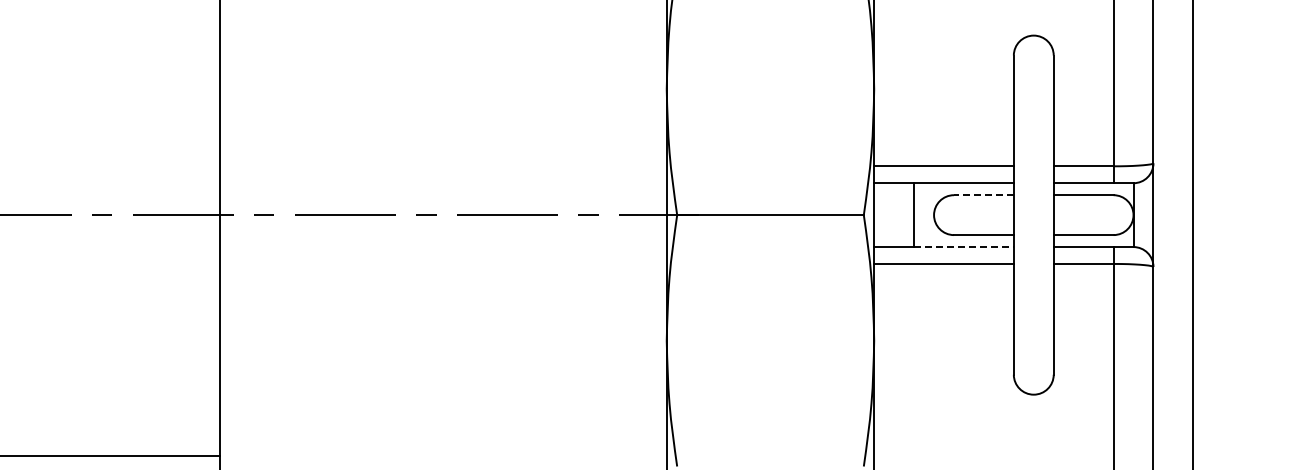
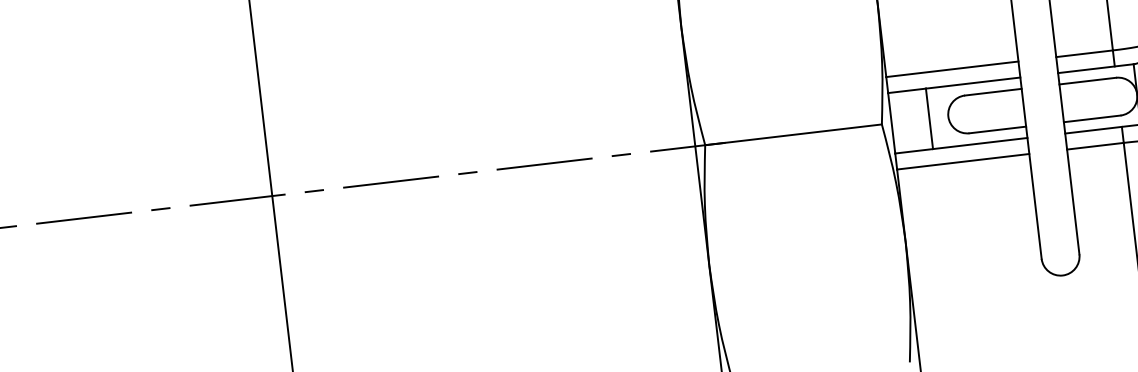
line: (983, 195) -> (993, 92), dashed -> solid
line: (963, 247) -> (979, 143), dashed -> solid

